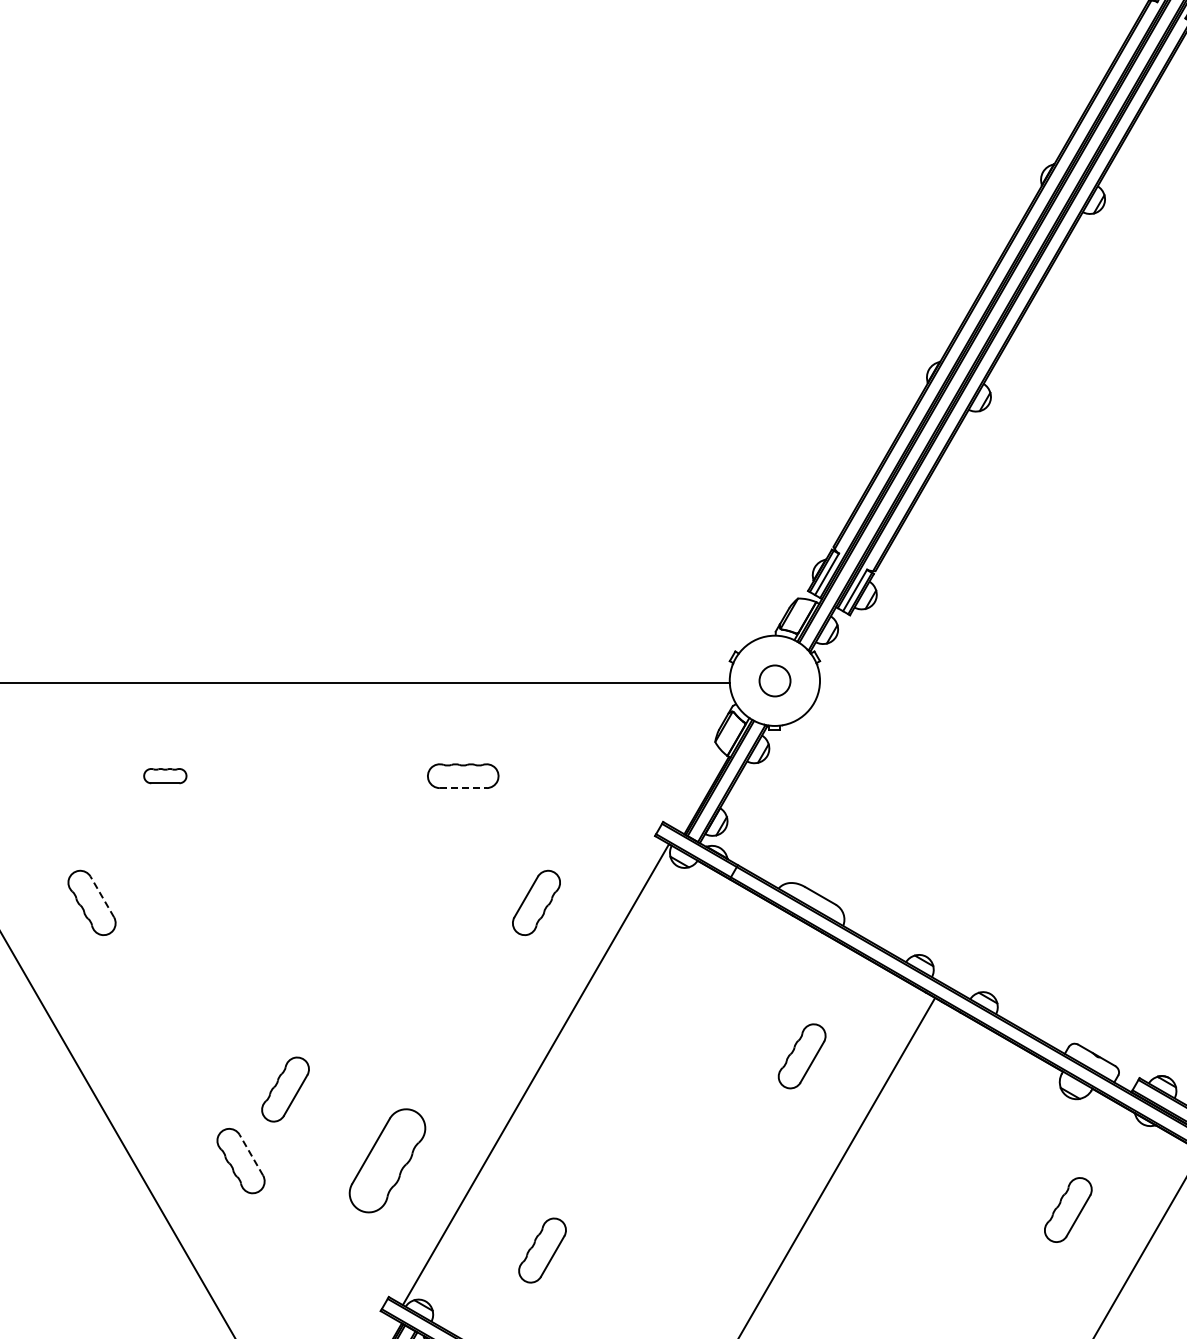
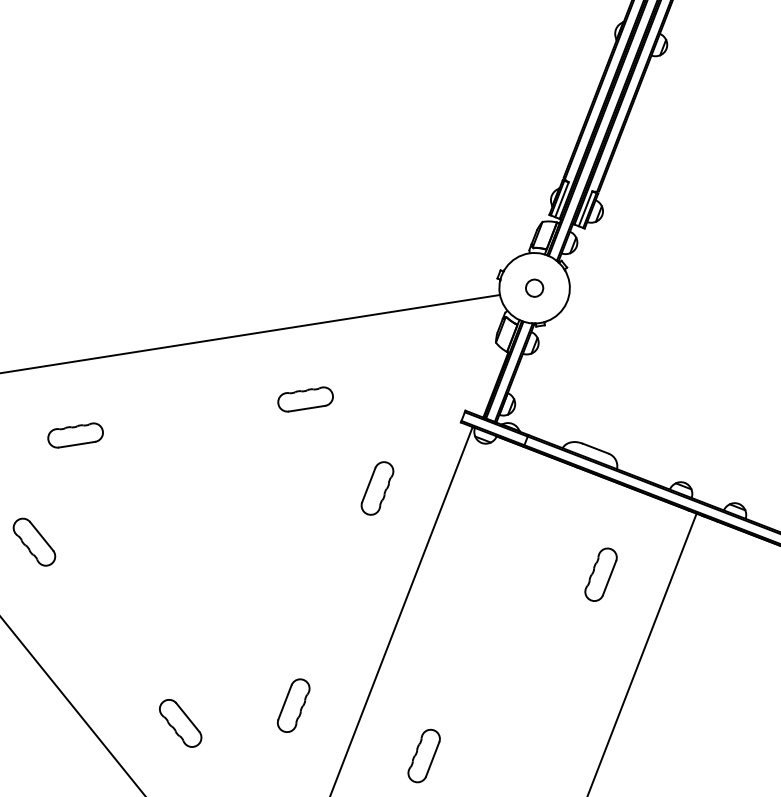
circle: (774, 680) -> (534, 288), size x0.71
part: (165, 775) -> (75, 434), size x1.67
line: (463, 788) -> (307, 408), dashed -> solid
line: (102, 896) -> (41, 535), dashed -> solid
part: (285, 1089) -> (206, 662), removed
line: (251, 1154) -> (187, 717), dashed -> solid
part: (387, 1161) -> (293, 706), size x0.62

